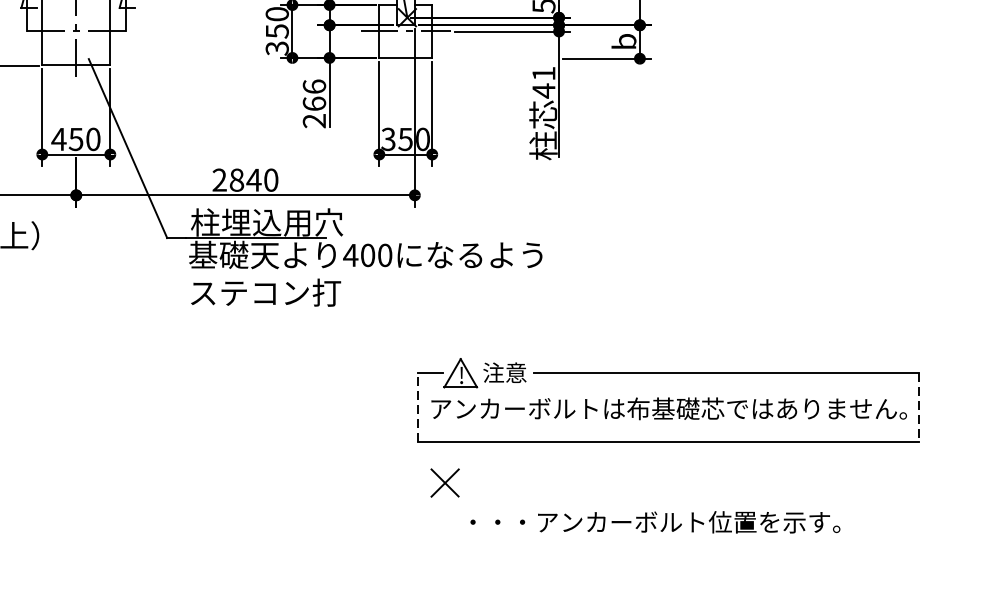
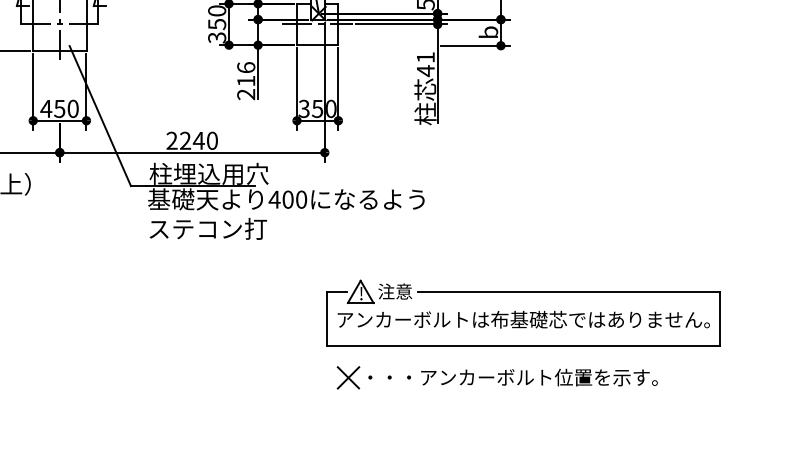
text: (314, 103) -> (246, 80), 266 -> 216
text: (236, 179) -> (185, 140), 2840 -> 2240
line: (418, 407) -> (327, 318), dashed -> solid
line: (919, 408) -> (719, 319), dashed -> solid
text: (654, 522) -> (512, 377), moved

